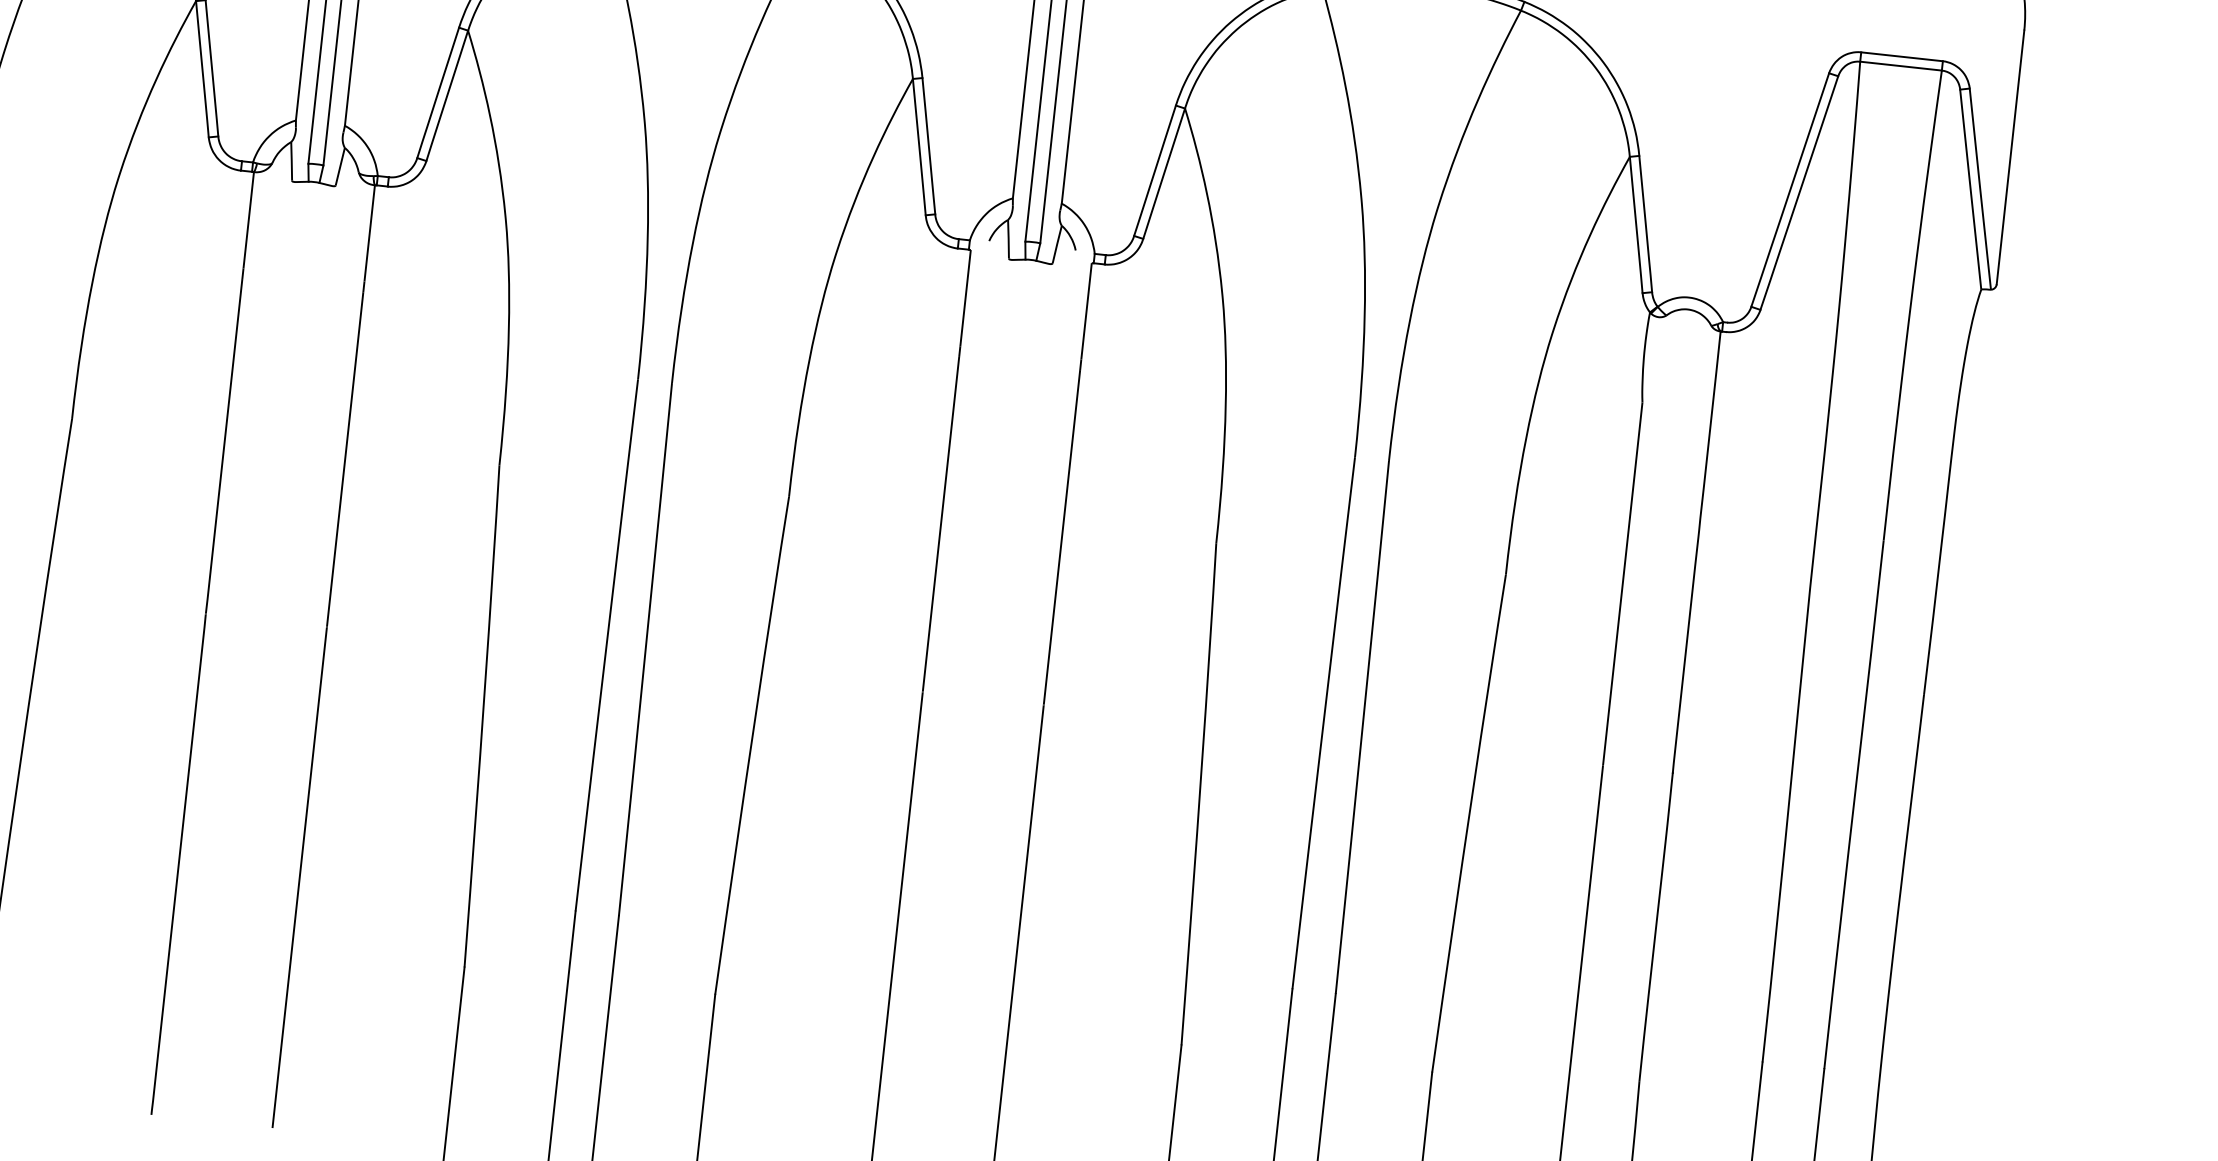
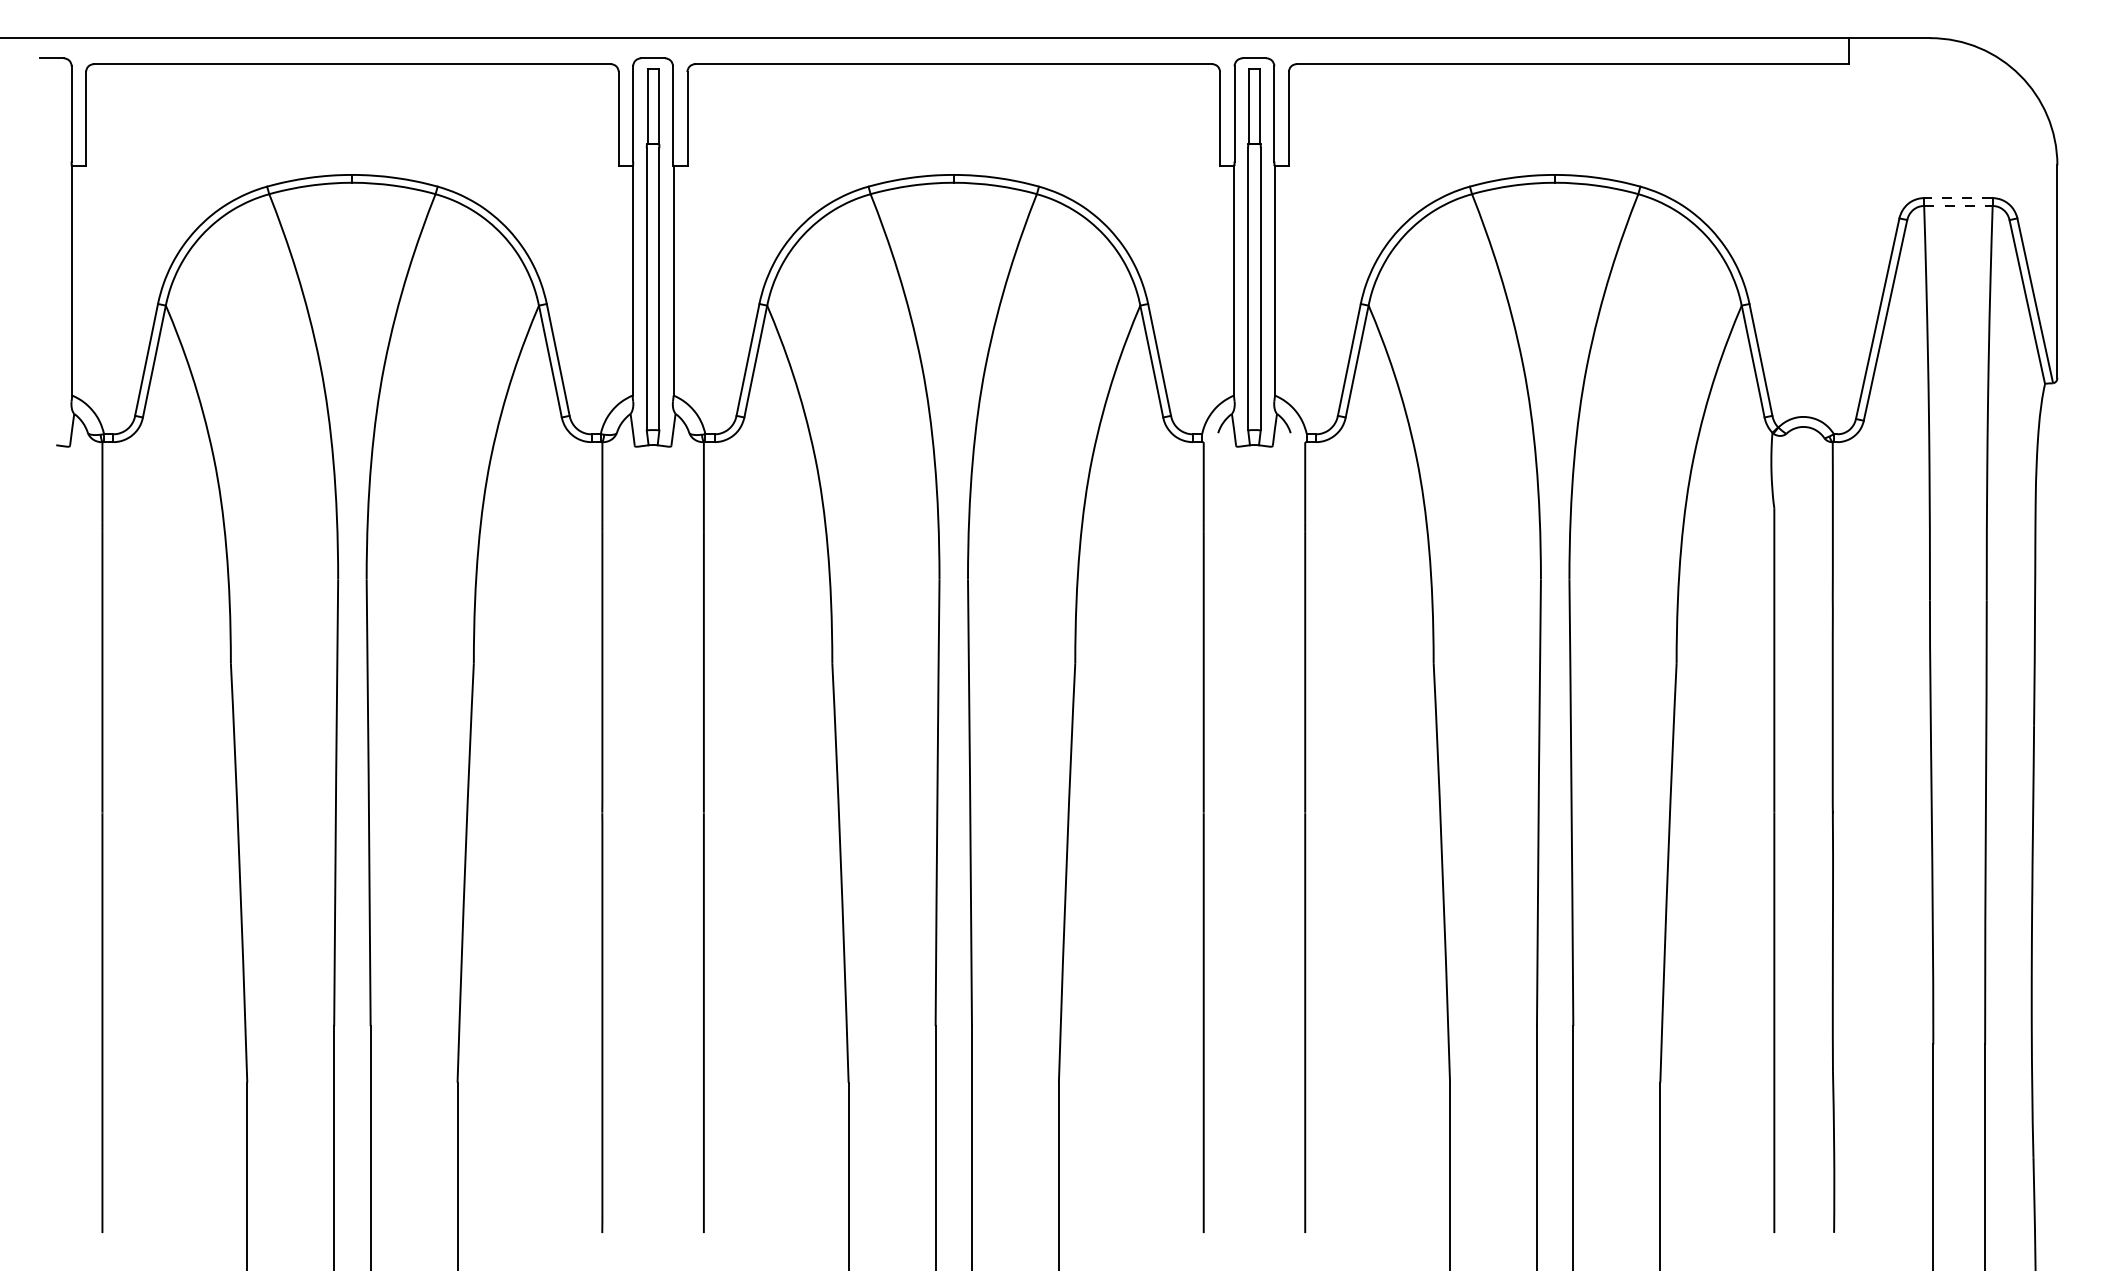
line: (1902, 57) -> (1958, 198), solid -> dashed
line: (1901, 65) -> (1958, 205), solid -> dashed

